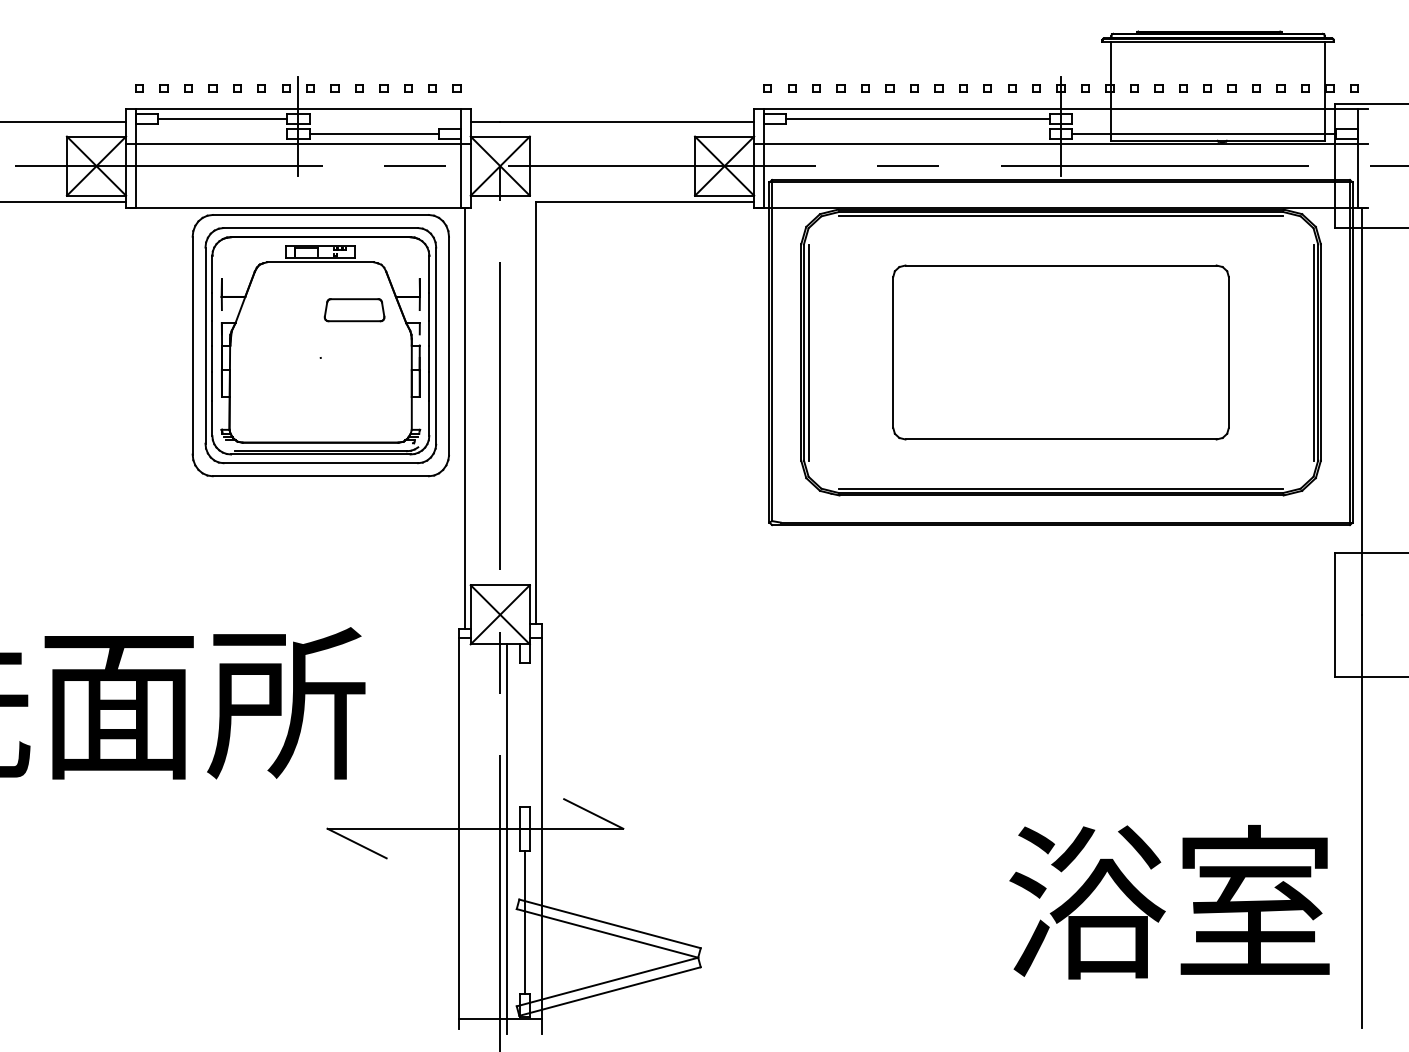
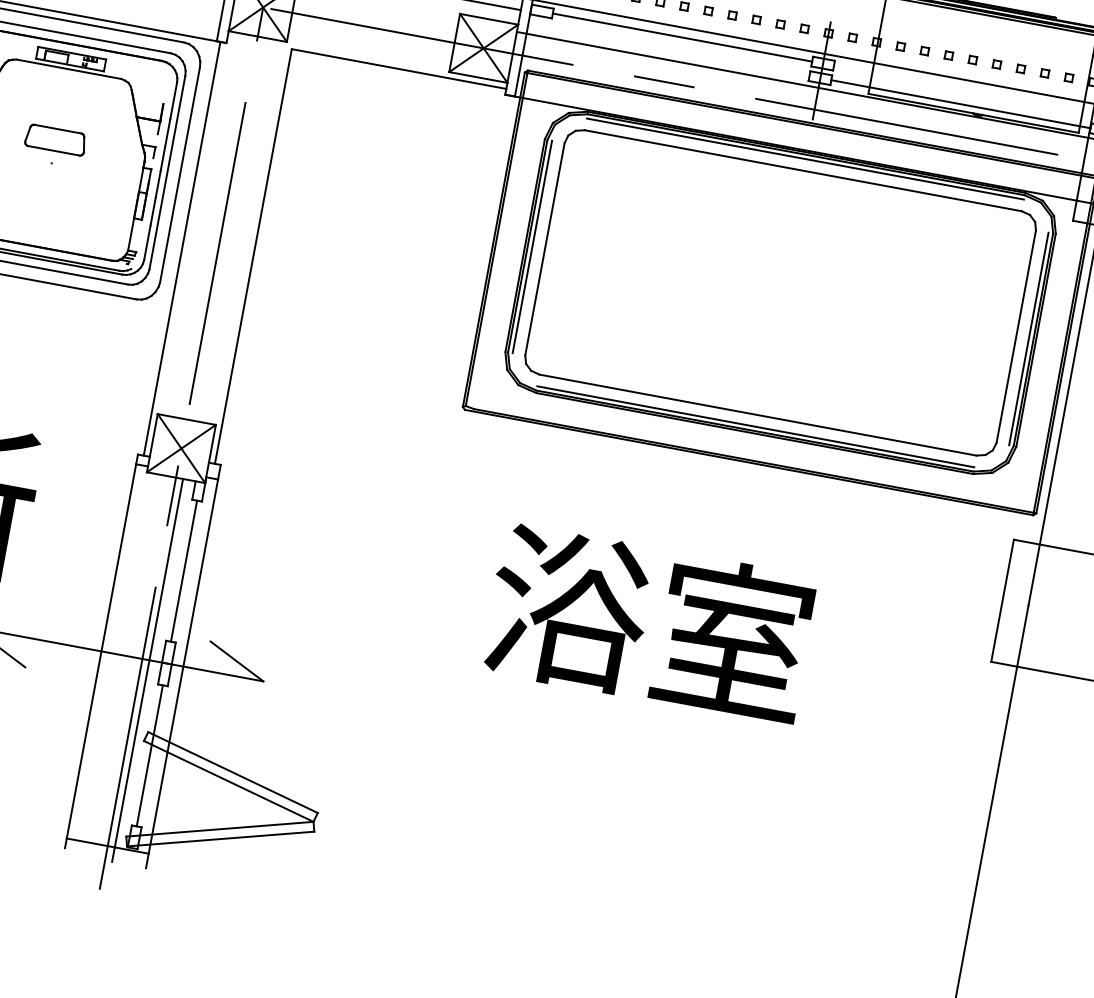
part: (354, 310) -> (55, 140), moved
part: (1060, 352) -> (780, 292), size x1.43
line: (525, 734) -> (184, 570), added
text: (1169, 902) -> (649, 624), moved

